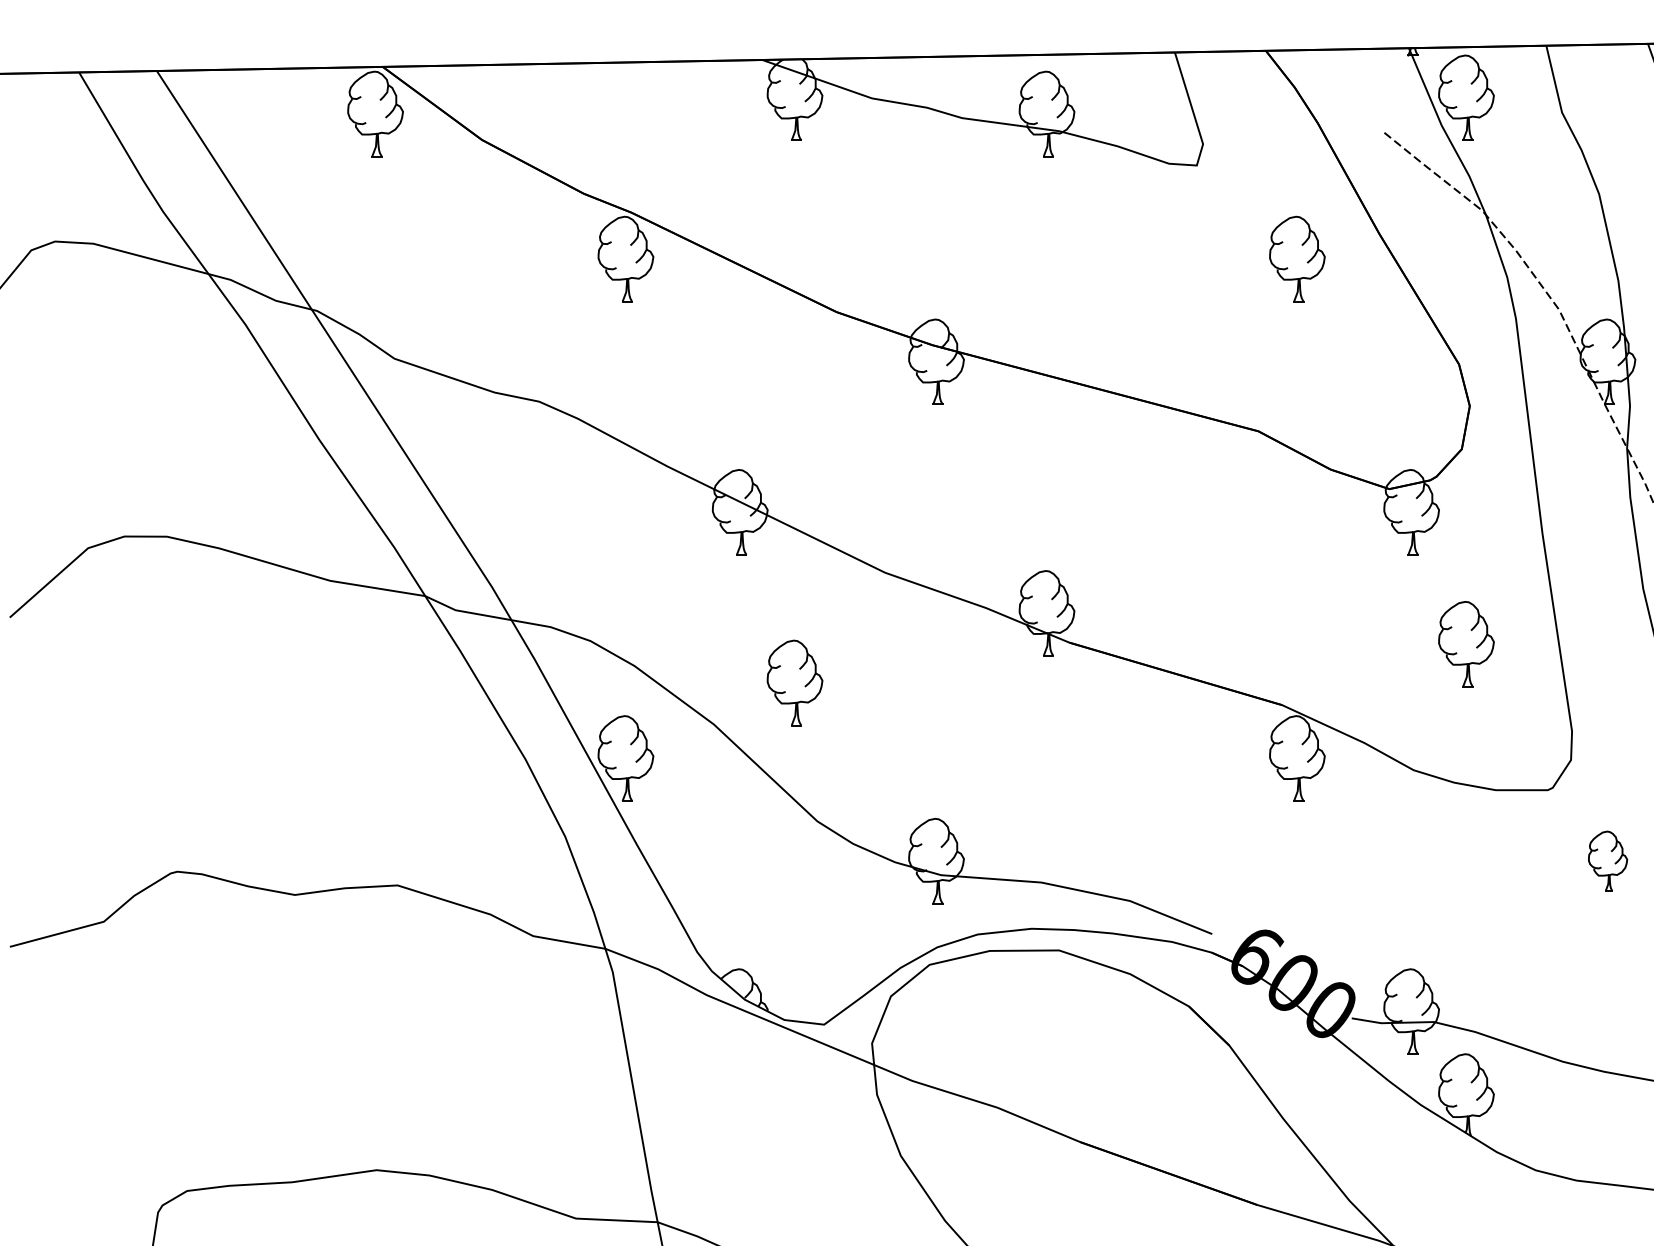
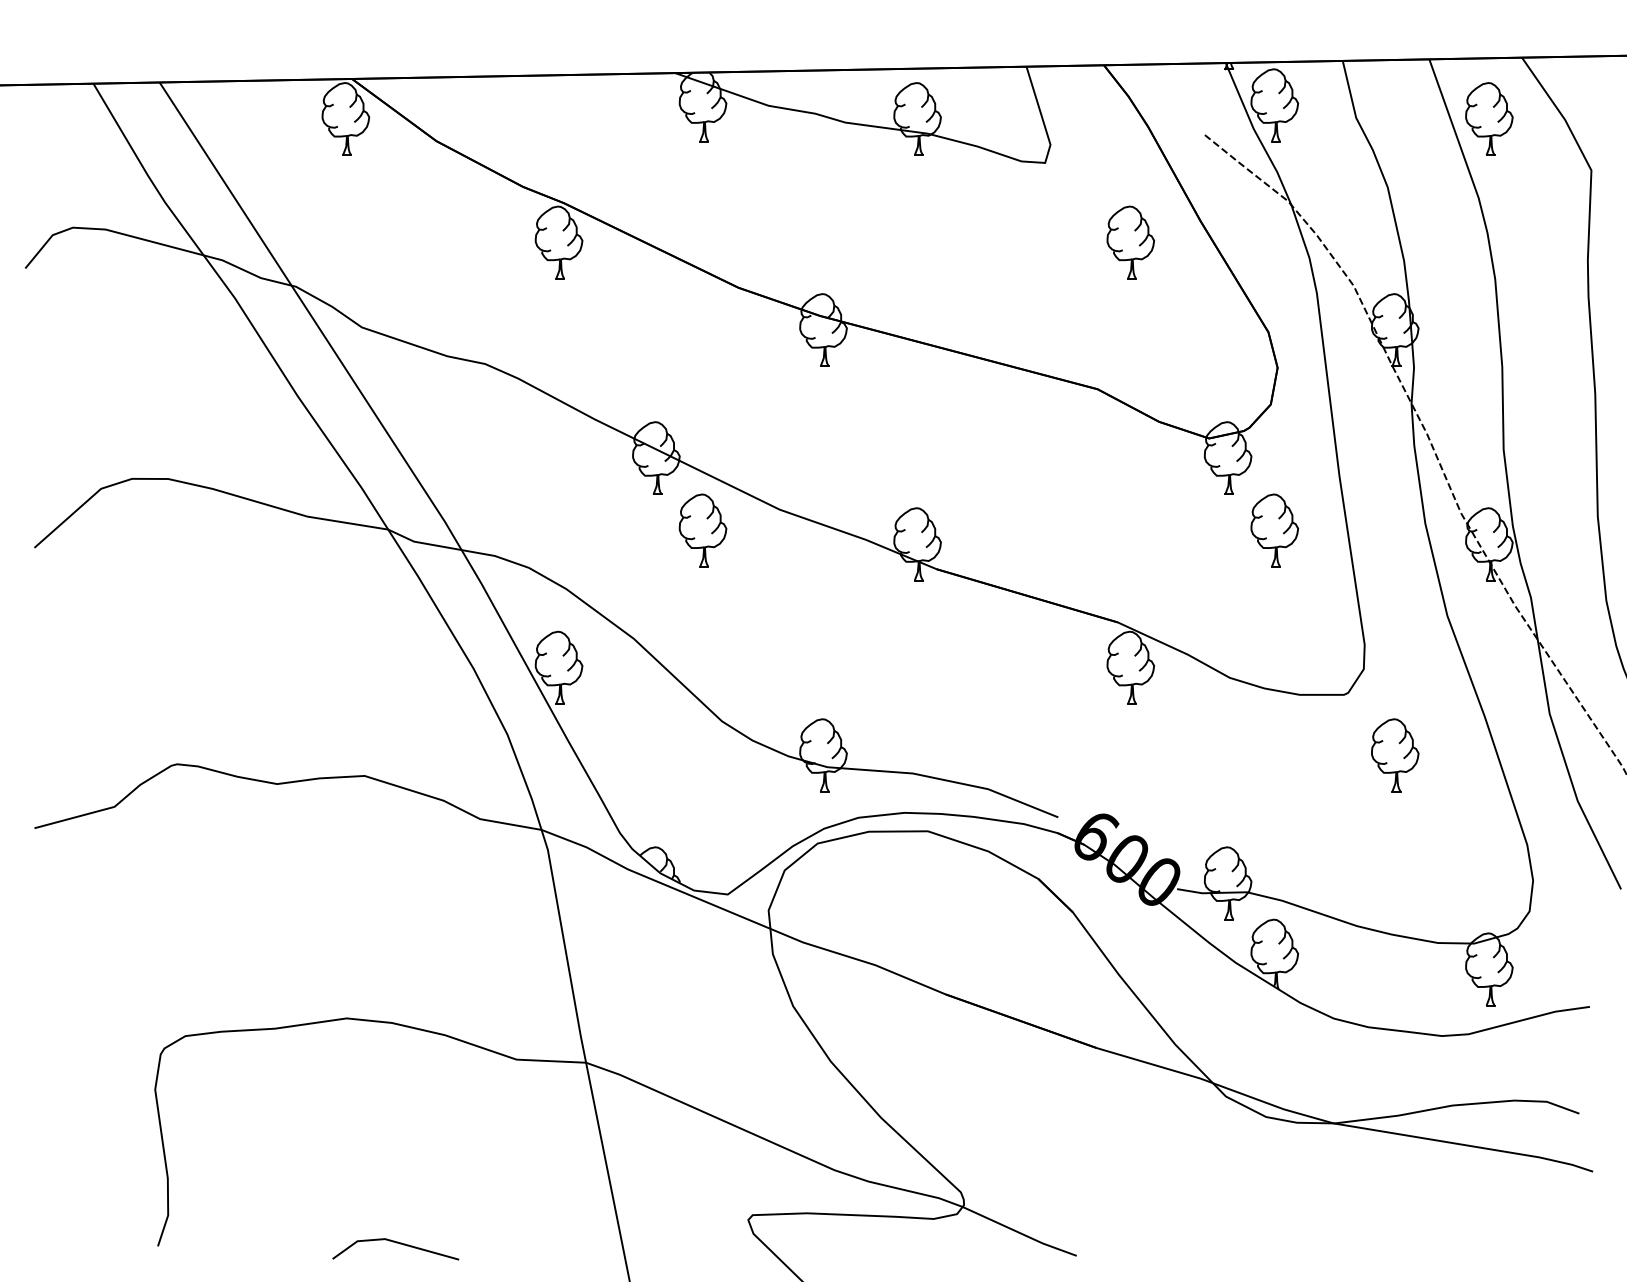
part: (1466, 644) -> (1274, 530), moved
part: (794, 682) -> (702, 530), moved
part: (1608, 861) -> (1395, 755), size x1.43

